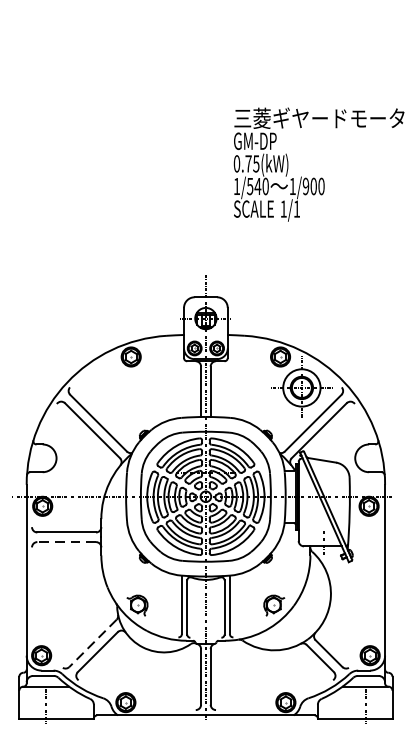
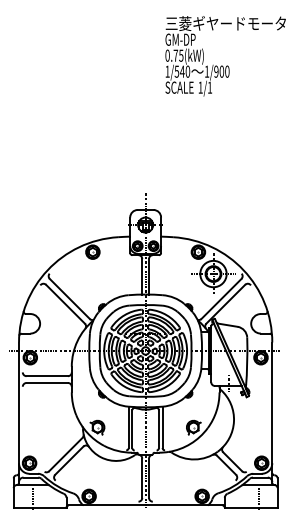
text: (318, 164) -> (225, 56), moved
line: (66, 541) -> (47, 382), dashed -> solid
line: (92, 643) -> (65, 454), dashed -> solid

